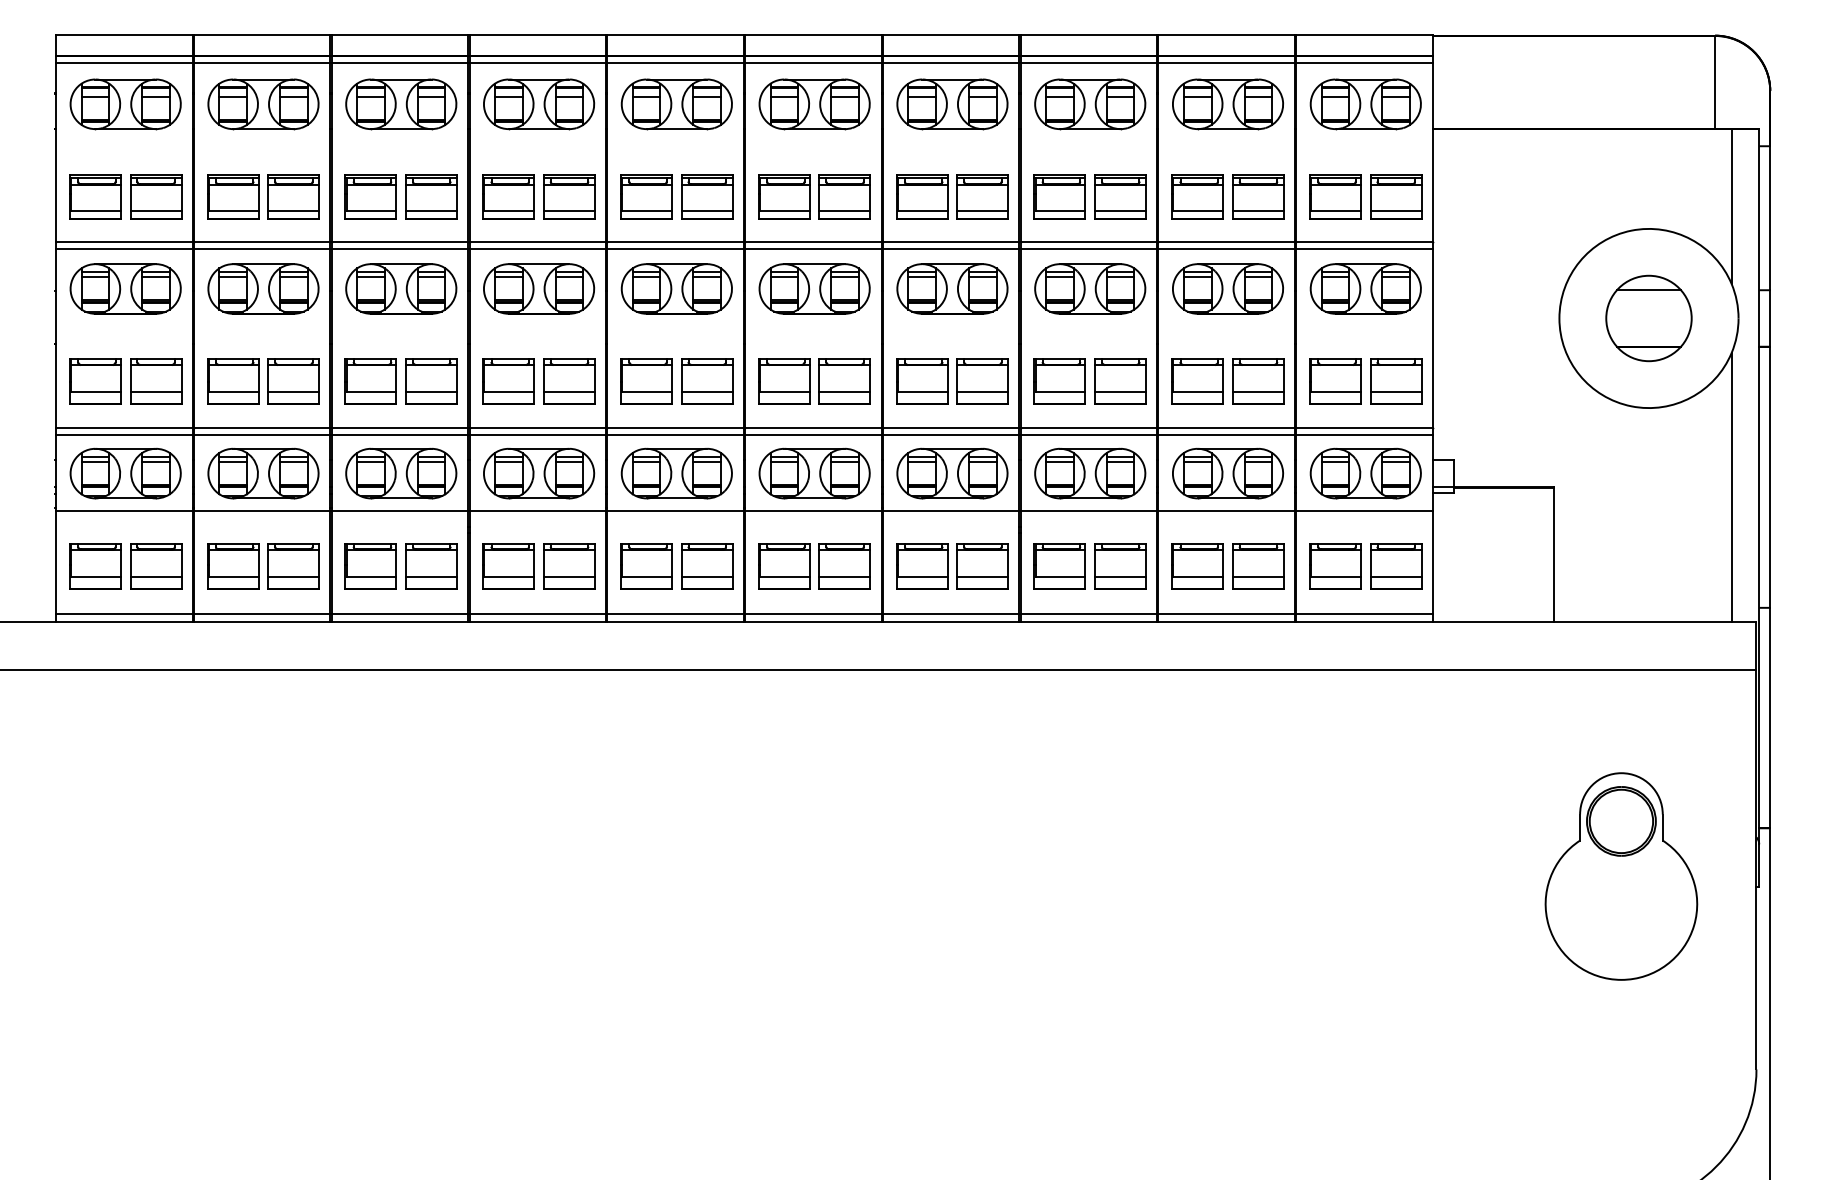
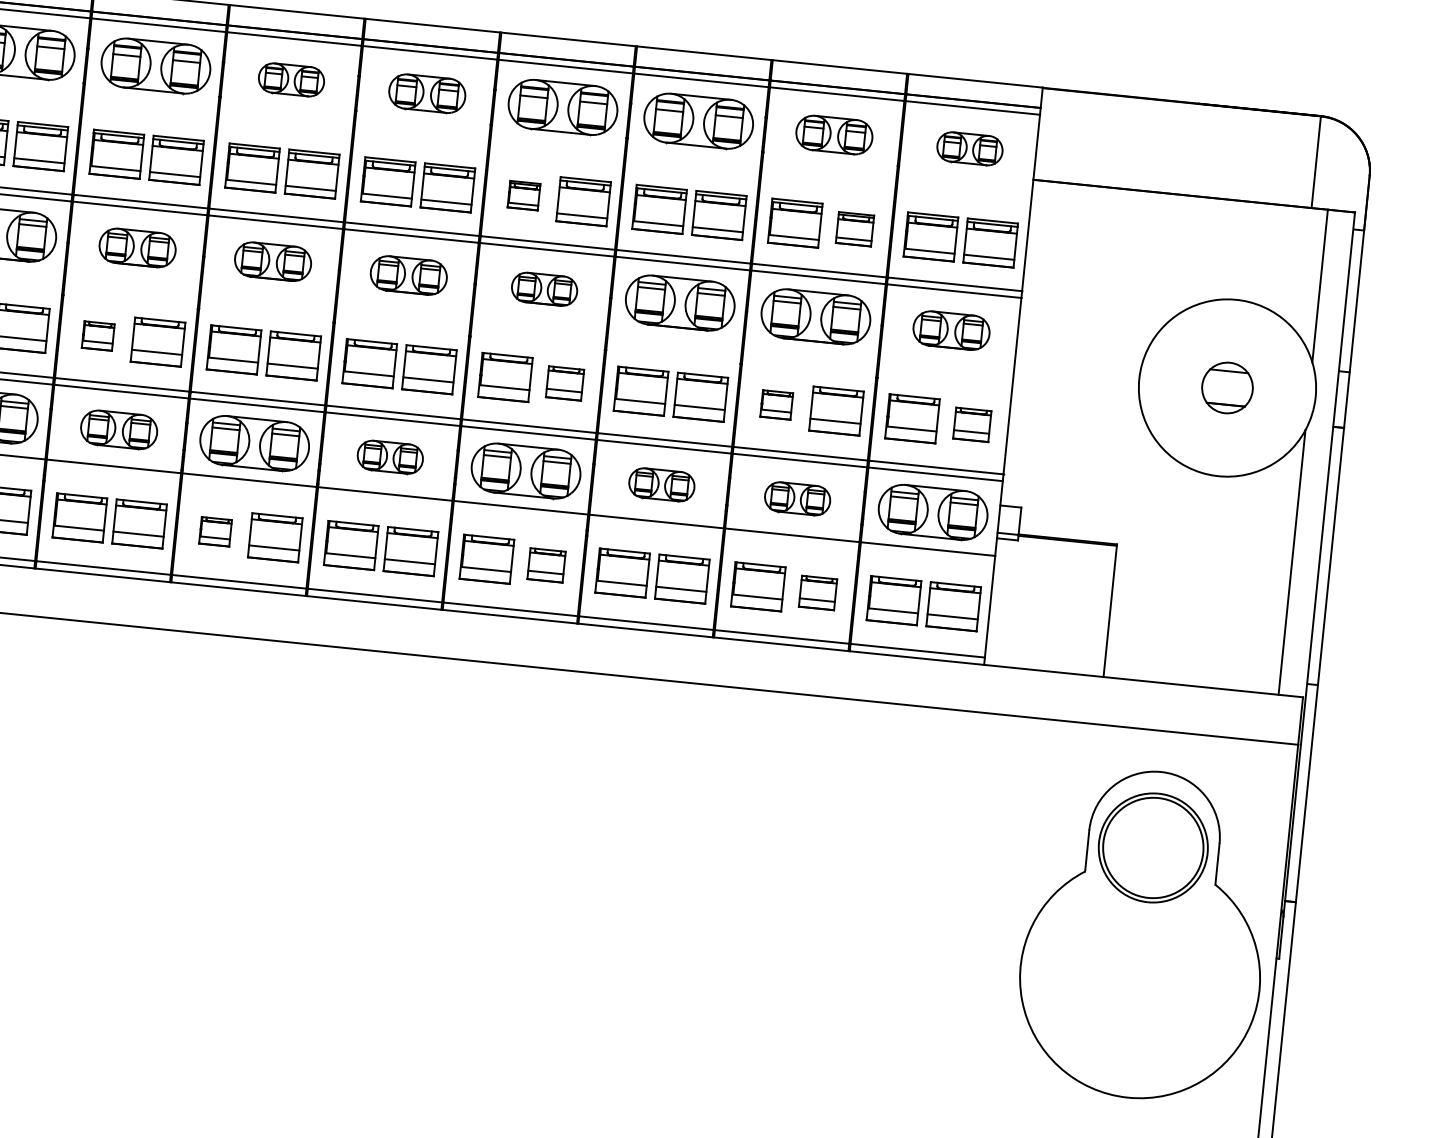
part: (676, 104) -> (291, 80), size x0.6
part: (814, 104) -> (427, 93), size x0.7
part: (1227, 104) -> (833, 135), size x0.7
part: (1365, 104) -> (969, 148), size x0.6
part: (922, 196) -> (524, 195), size x0.6
part: (1258, 196) -> (855, 228), size x0.7
part: (539, 288) -> (137, 247), size x0.7
part: (676, 288) -> (272, 261), size x0.7
part: (814, 288) -> (408, 275), size x0.7
part: (952, 288) -> (544, 288), size x0.6
part: (1365, 288) -> (951, 330), size x0.7
part: (1648, 318) -> (1227, 387), size x0.6
part: (508, 381) -> (98, 335), size x0.6
part: (982, 381) -> (564, 383), size x0.7
part: (1197, 381) -> (776, 404), size x0.6
part: (1396, 381) -> (972, 424), size x0.7
part: (539, 473) -> (119, 429), size x0.7
part: (814, 473) -> (390, 457), size x0.6
part: (1090, 473) -> (662, 484), size x0.6
part: (1228, 473) -> (797, 498), size x0.6
part: (646, 566) -> (215, 531), size x0.6
part: (982, 566) -> (546, 565), size x0.7
part: (1258, 566) -> (818, 593), size x0.7
part: (1621, 876) -> (1144, 934), size x1.6

